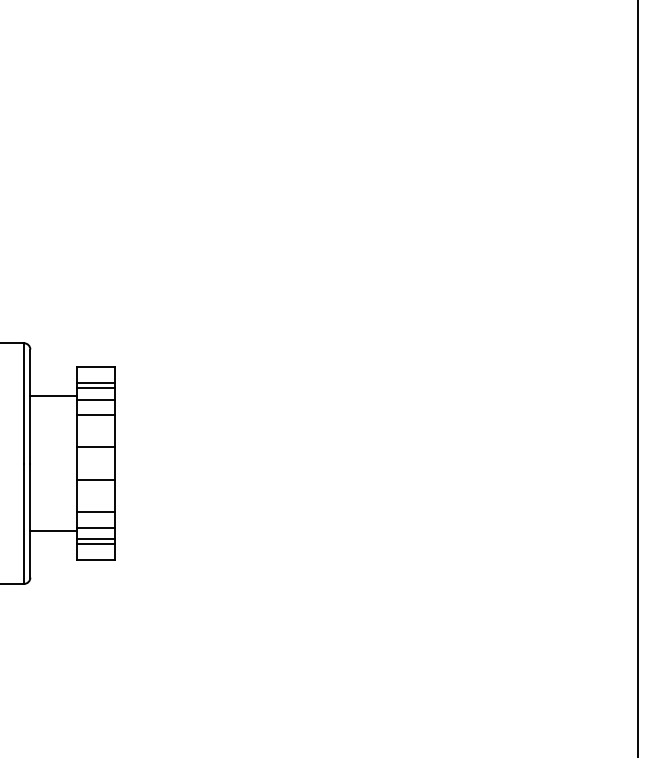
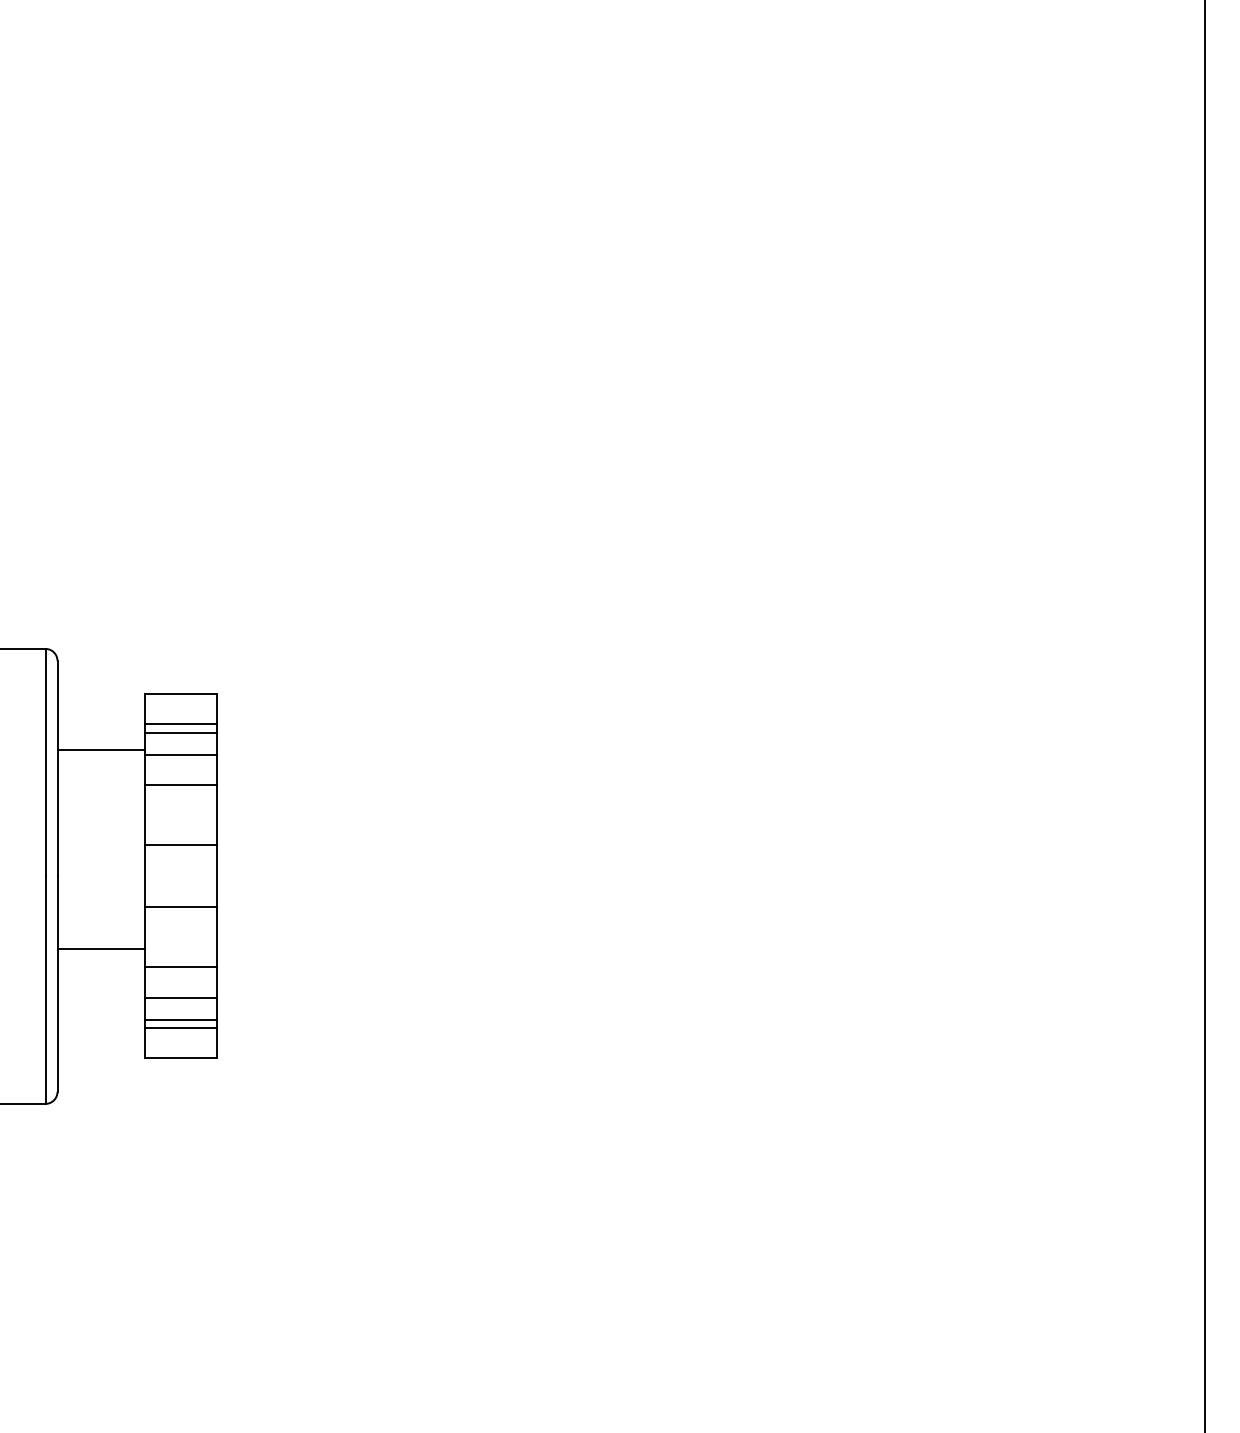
line: (53, 530) -> (101, 948), moved

